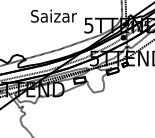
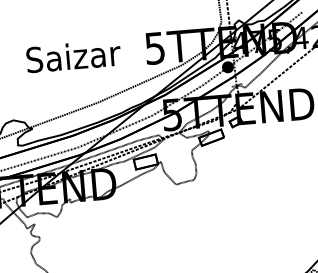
text: (53, 15) -> (72, 55), moved

